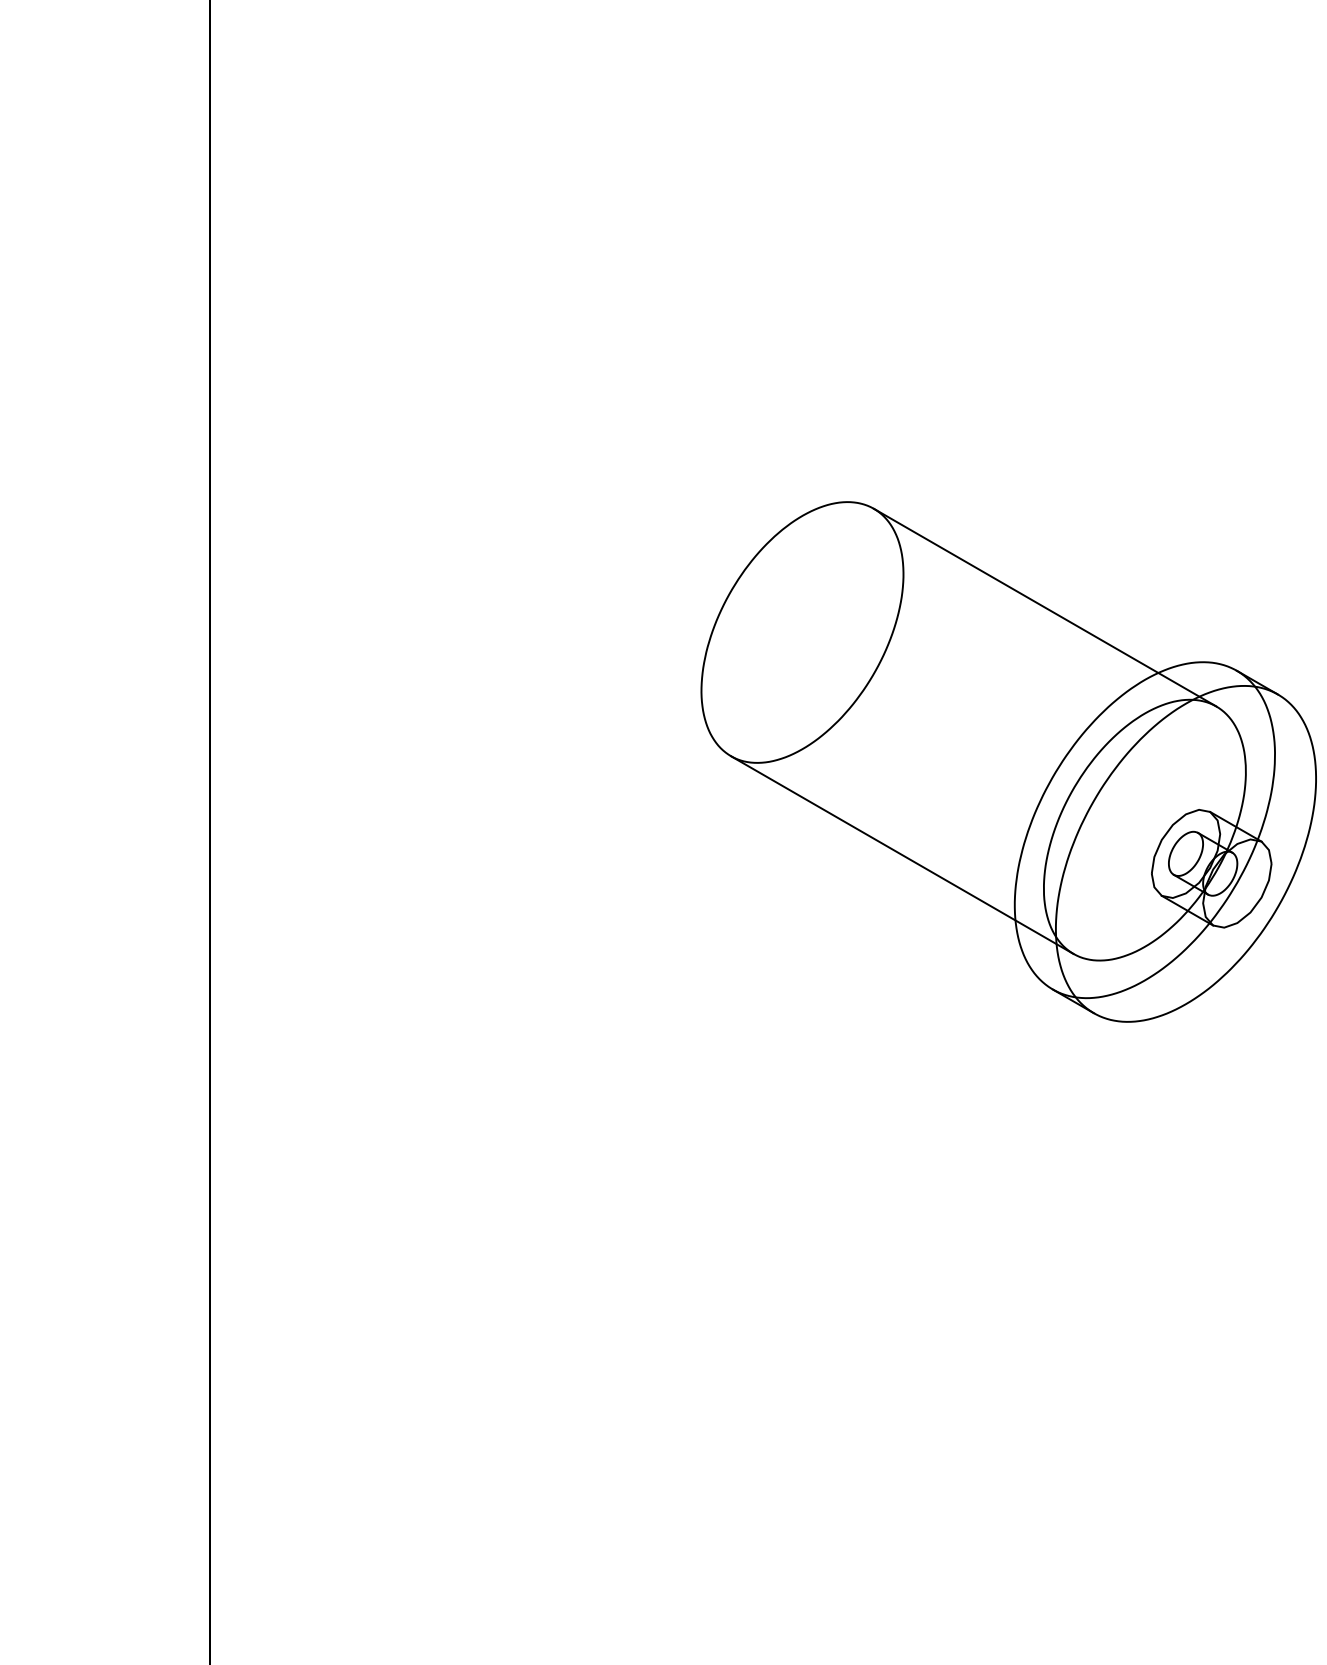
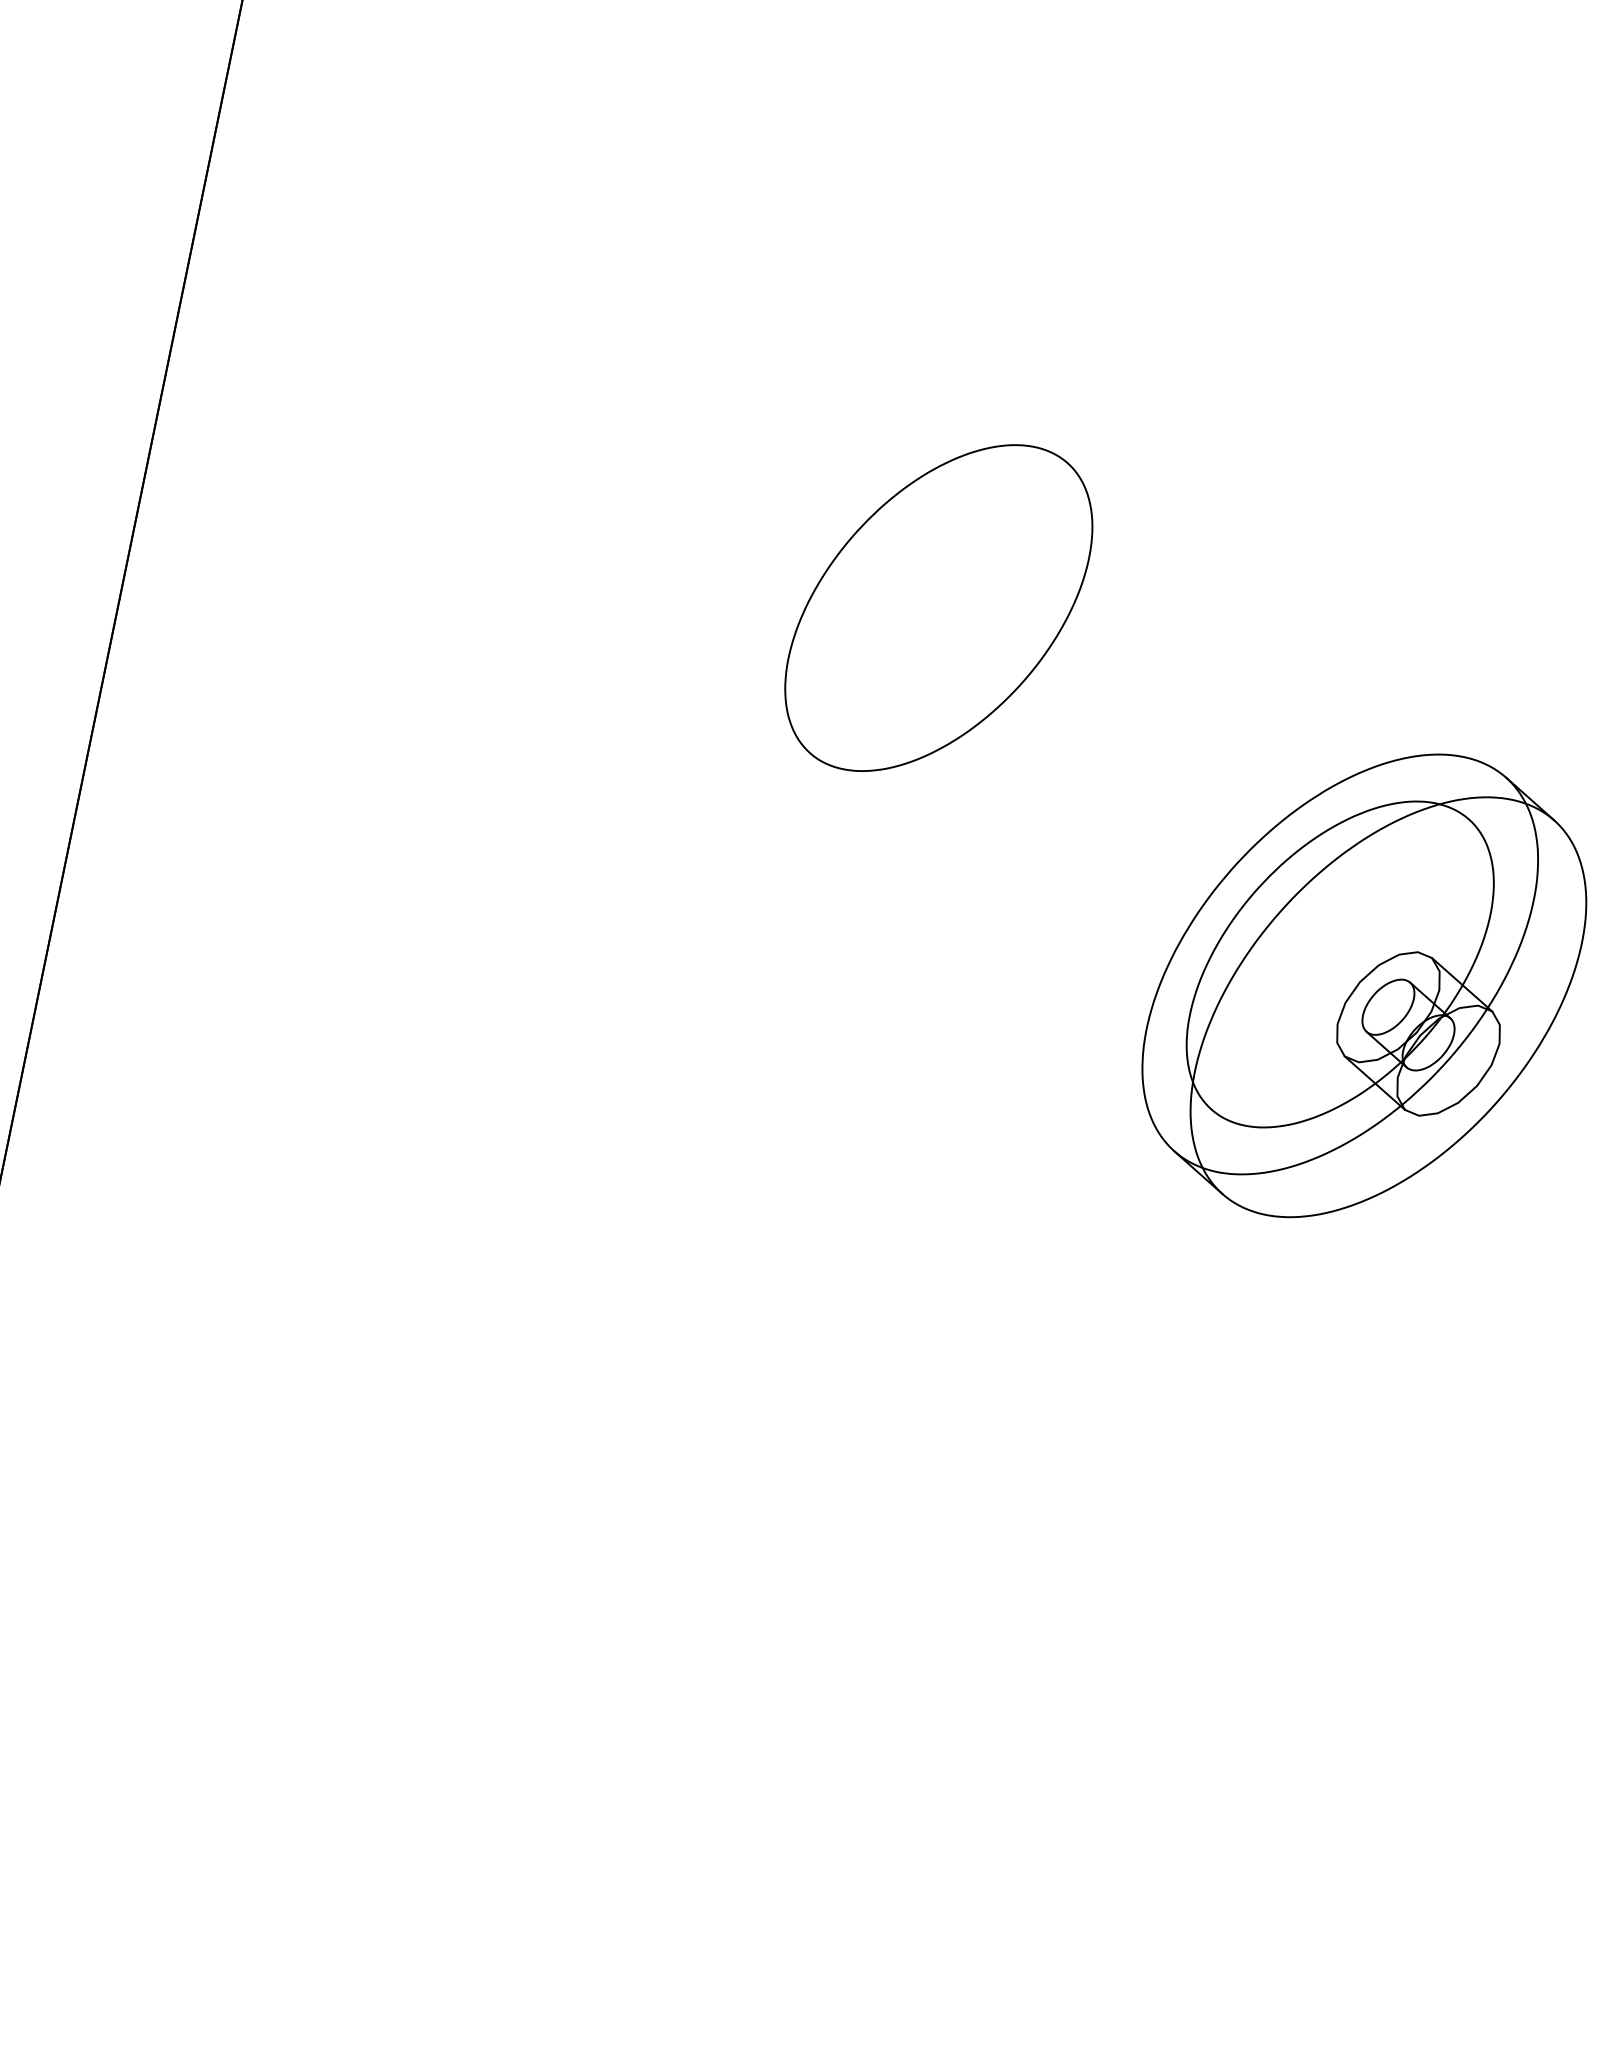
line: (1044, 607) -> (1267, 640), removed
line: (902, 854) -> (1011, 930), removed

